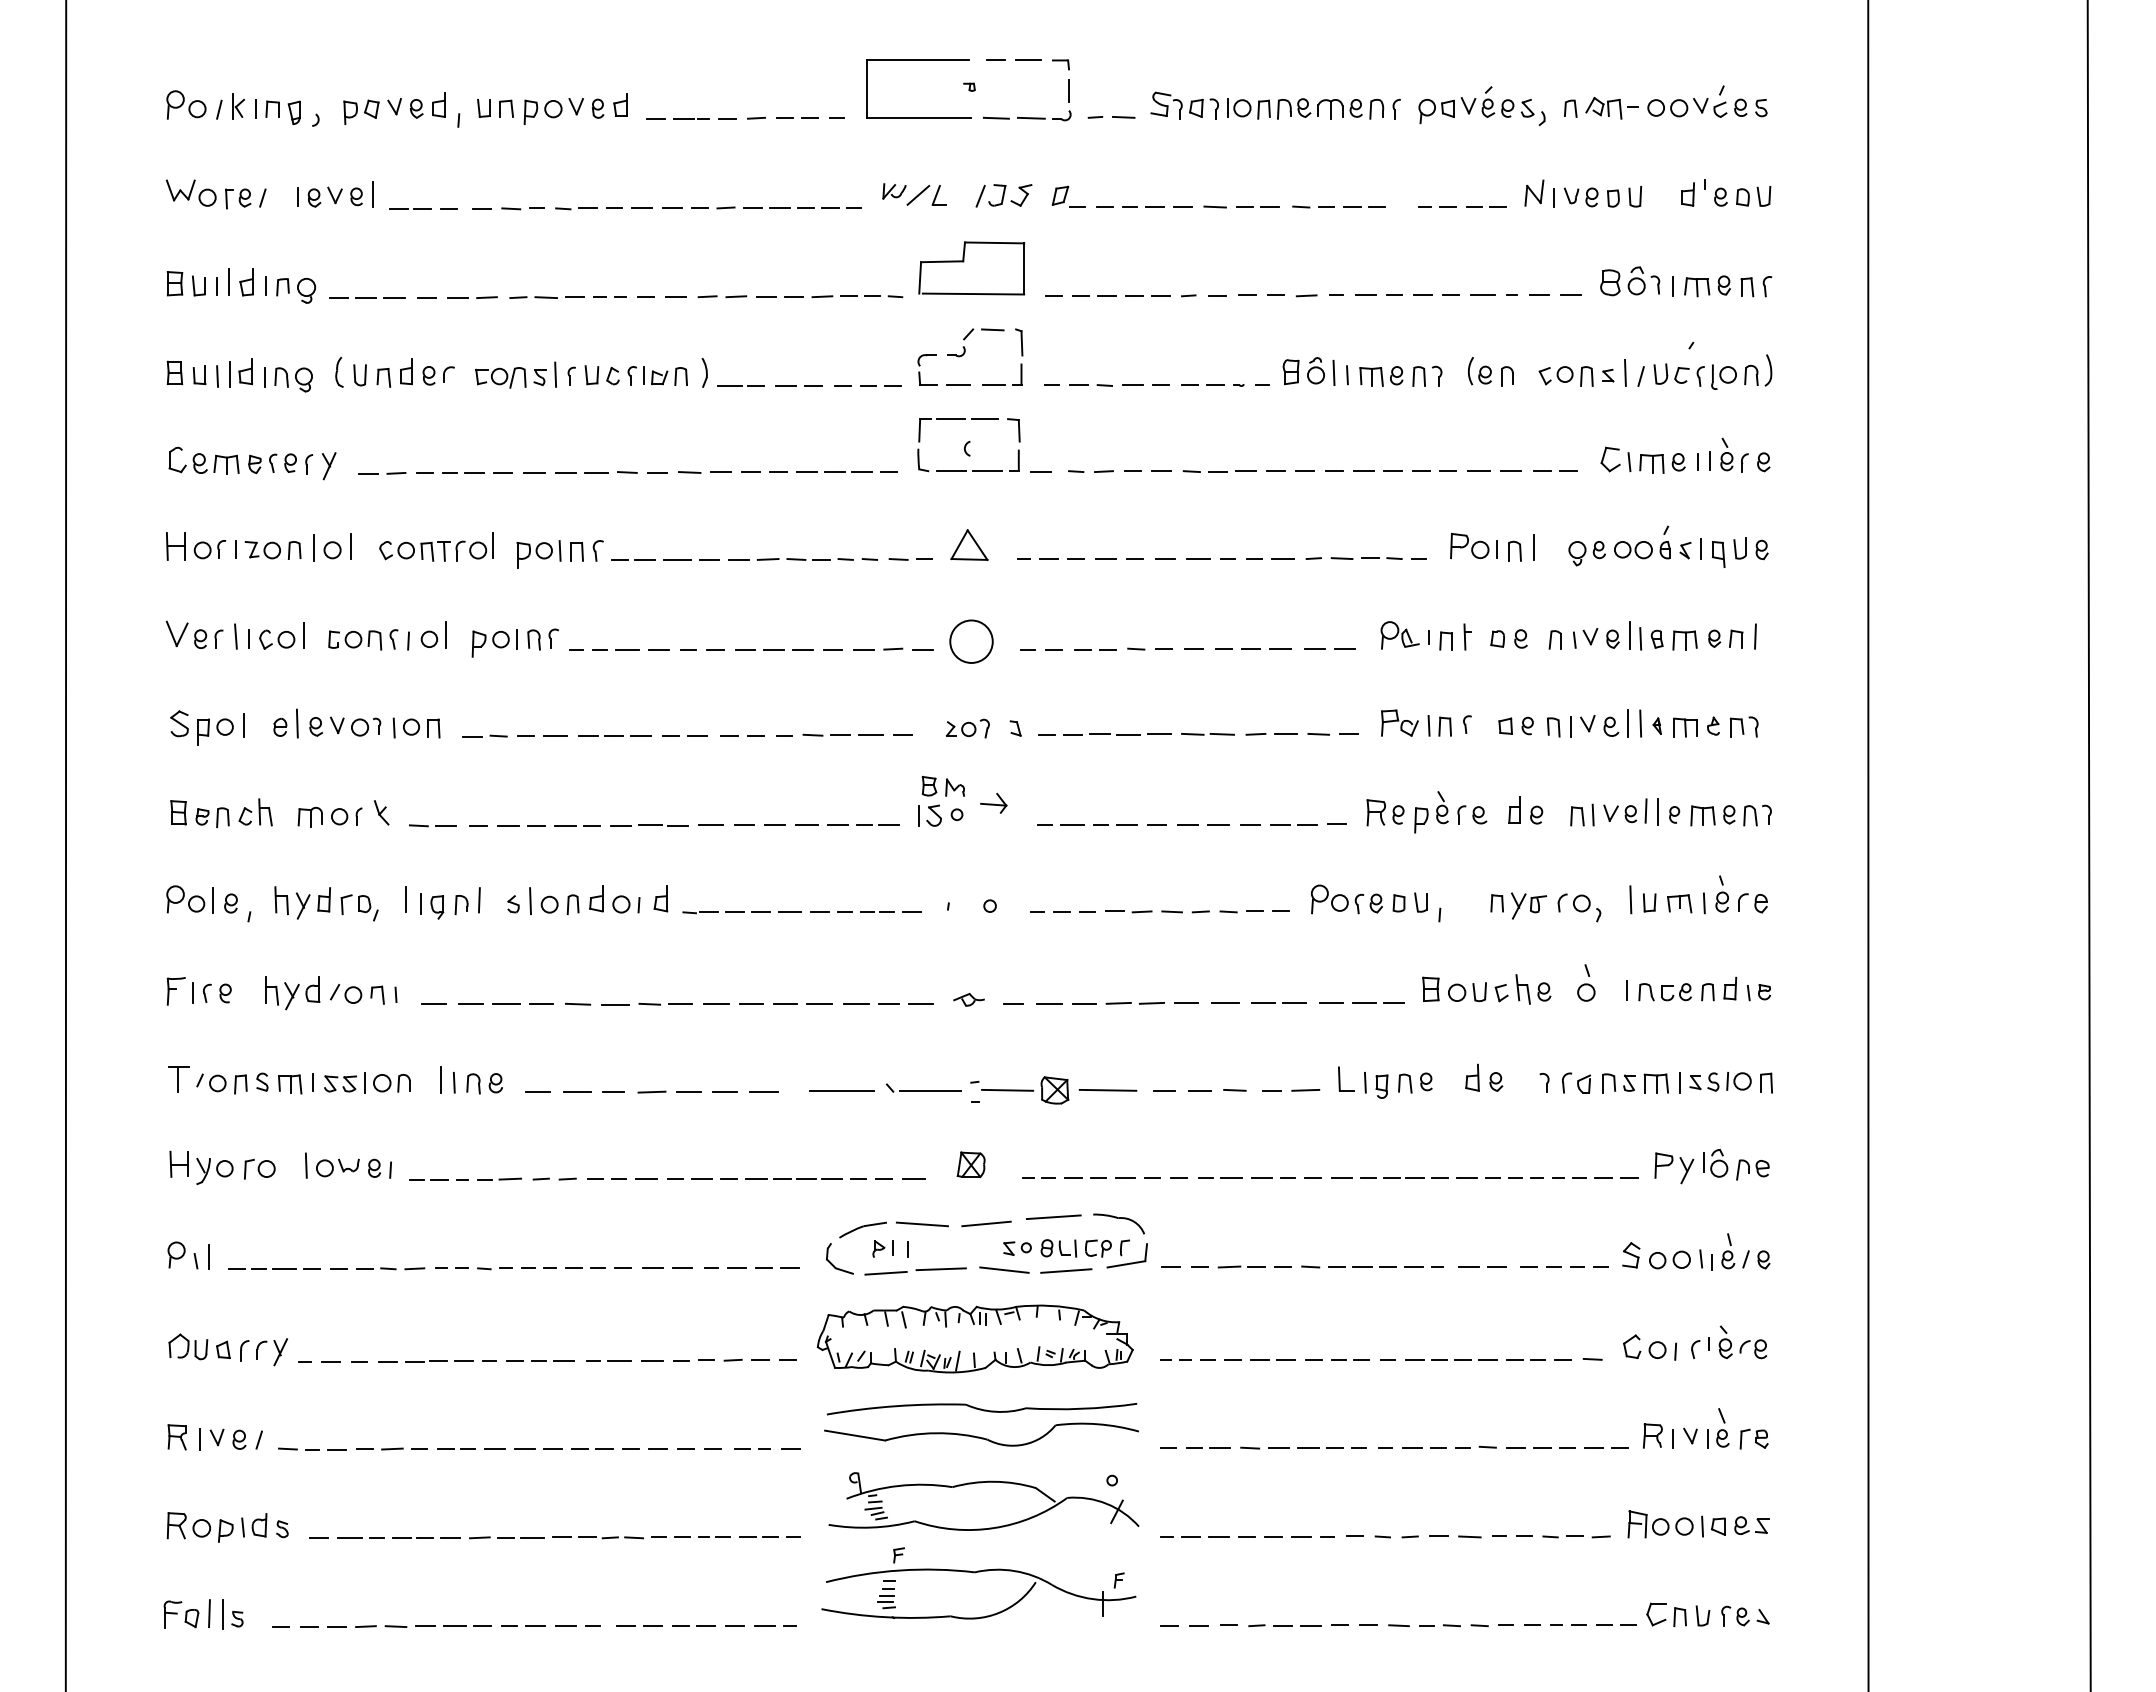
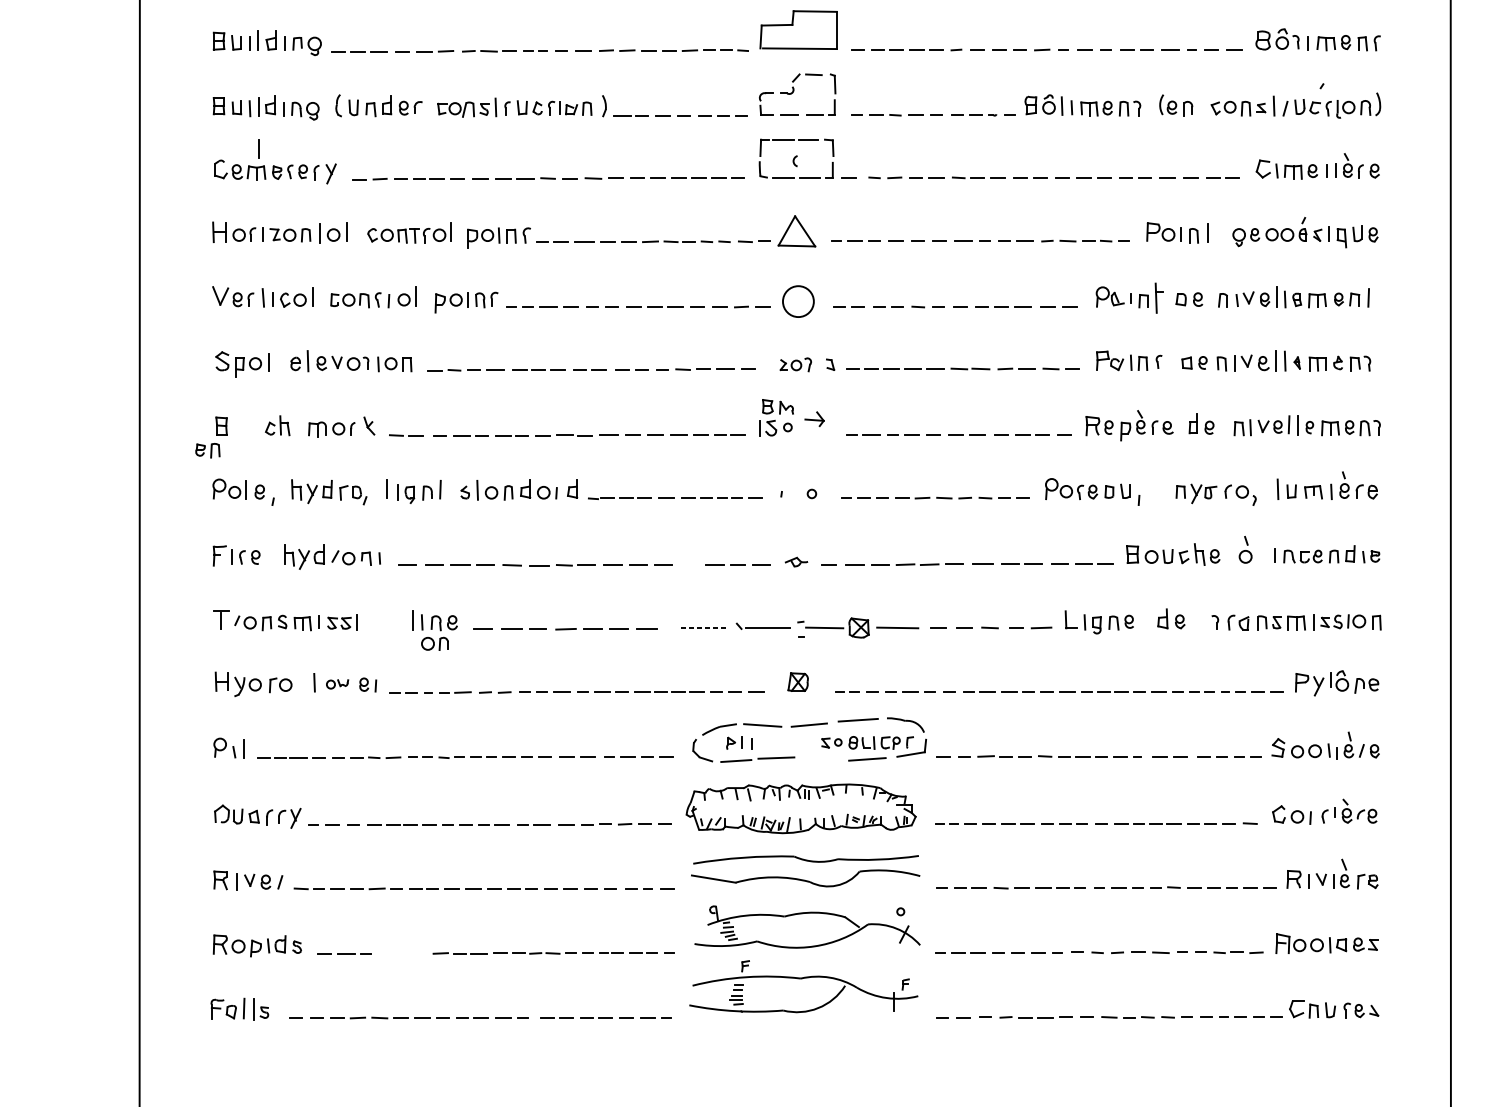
line: (229, 432) -> (258, 149), added
part: (969, 544) -> (796, 230), size x1.4
part: (1467, 636) -> (1159, 297), size x1.6
part: (212, 817) -> (207, 450), moved
line: (819, 1003) -> (687, 564), removed
part: (391, 1083) -> (434, 644), moved
line: (842, 1090) -> (704, 628), solid -> dashed
part: (337, 1167) -> (337, 684), size x0.7
line: (1004, 1269) -> (822, 758), removed
line: (426, 1537) -> (401, 953), removed

